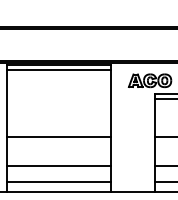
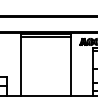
line: (57, 137) -> (45, 69), removed
line: (57, 165) -> (45, 83), removed
line: (57, 182) -> (45, 91), removed

